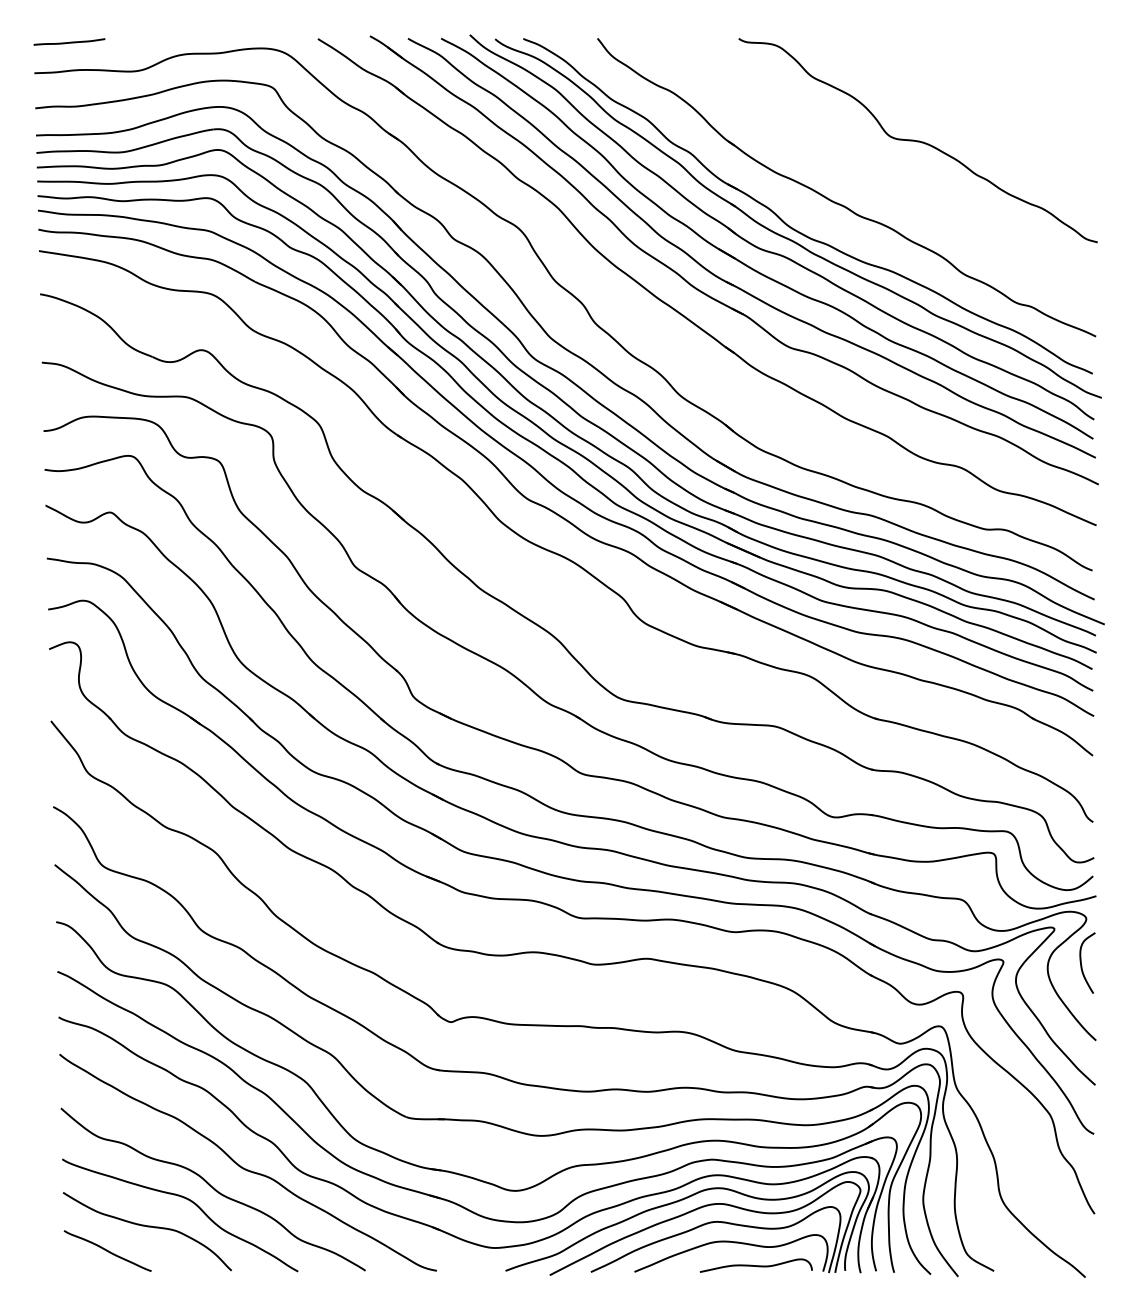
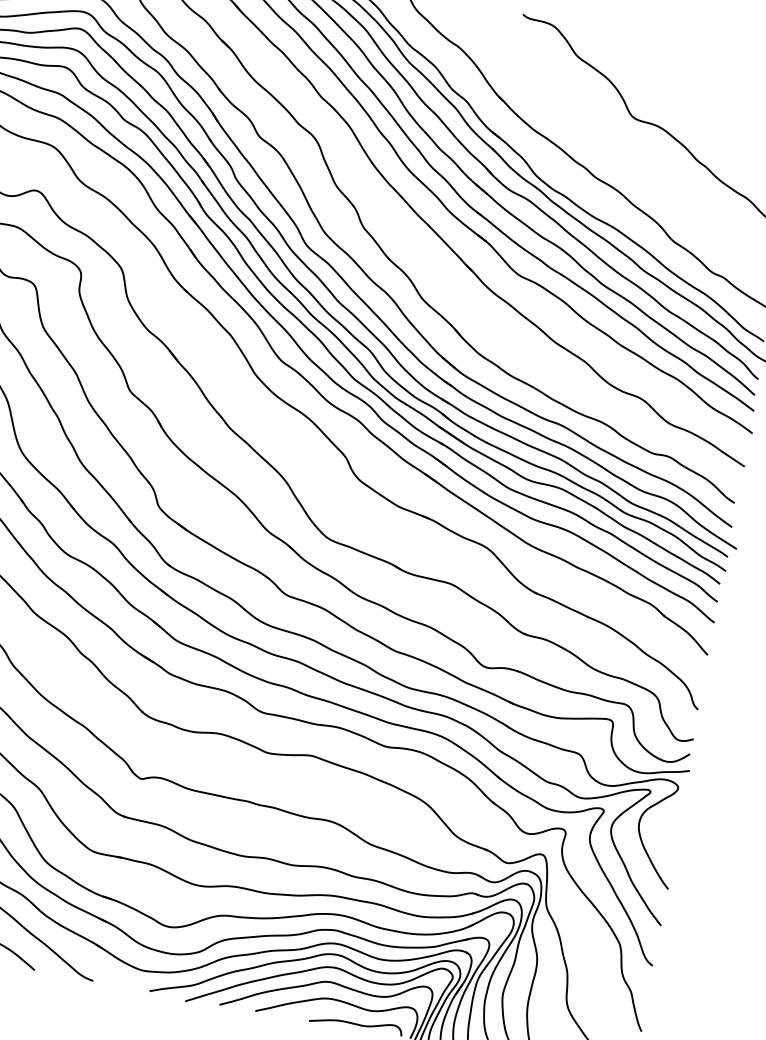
curve: (1082, 965) -> (668, 825), removed

